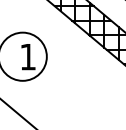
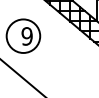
text: (27, 57) -> (26, 36), 1 -> 9

